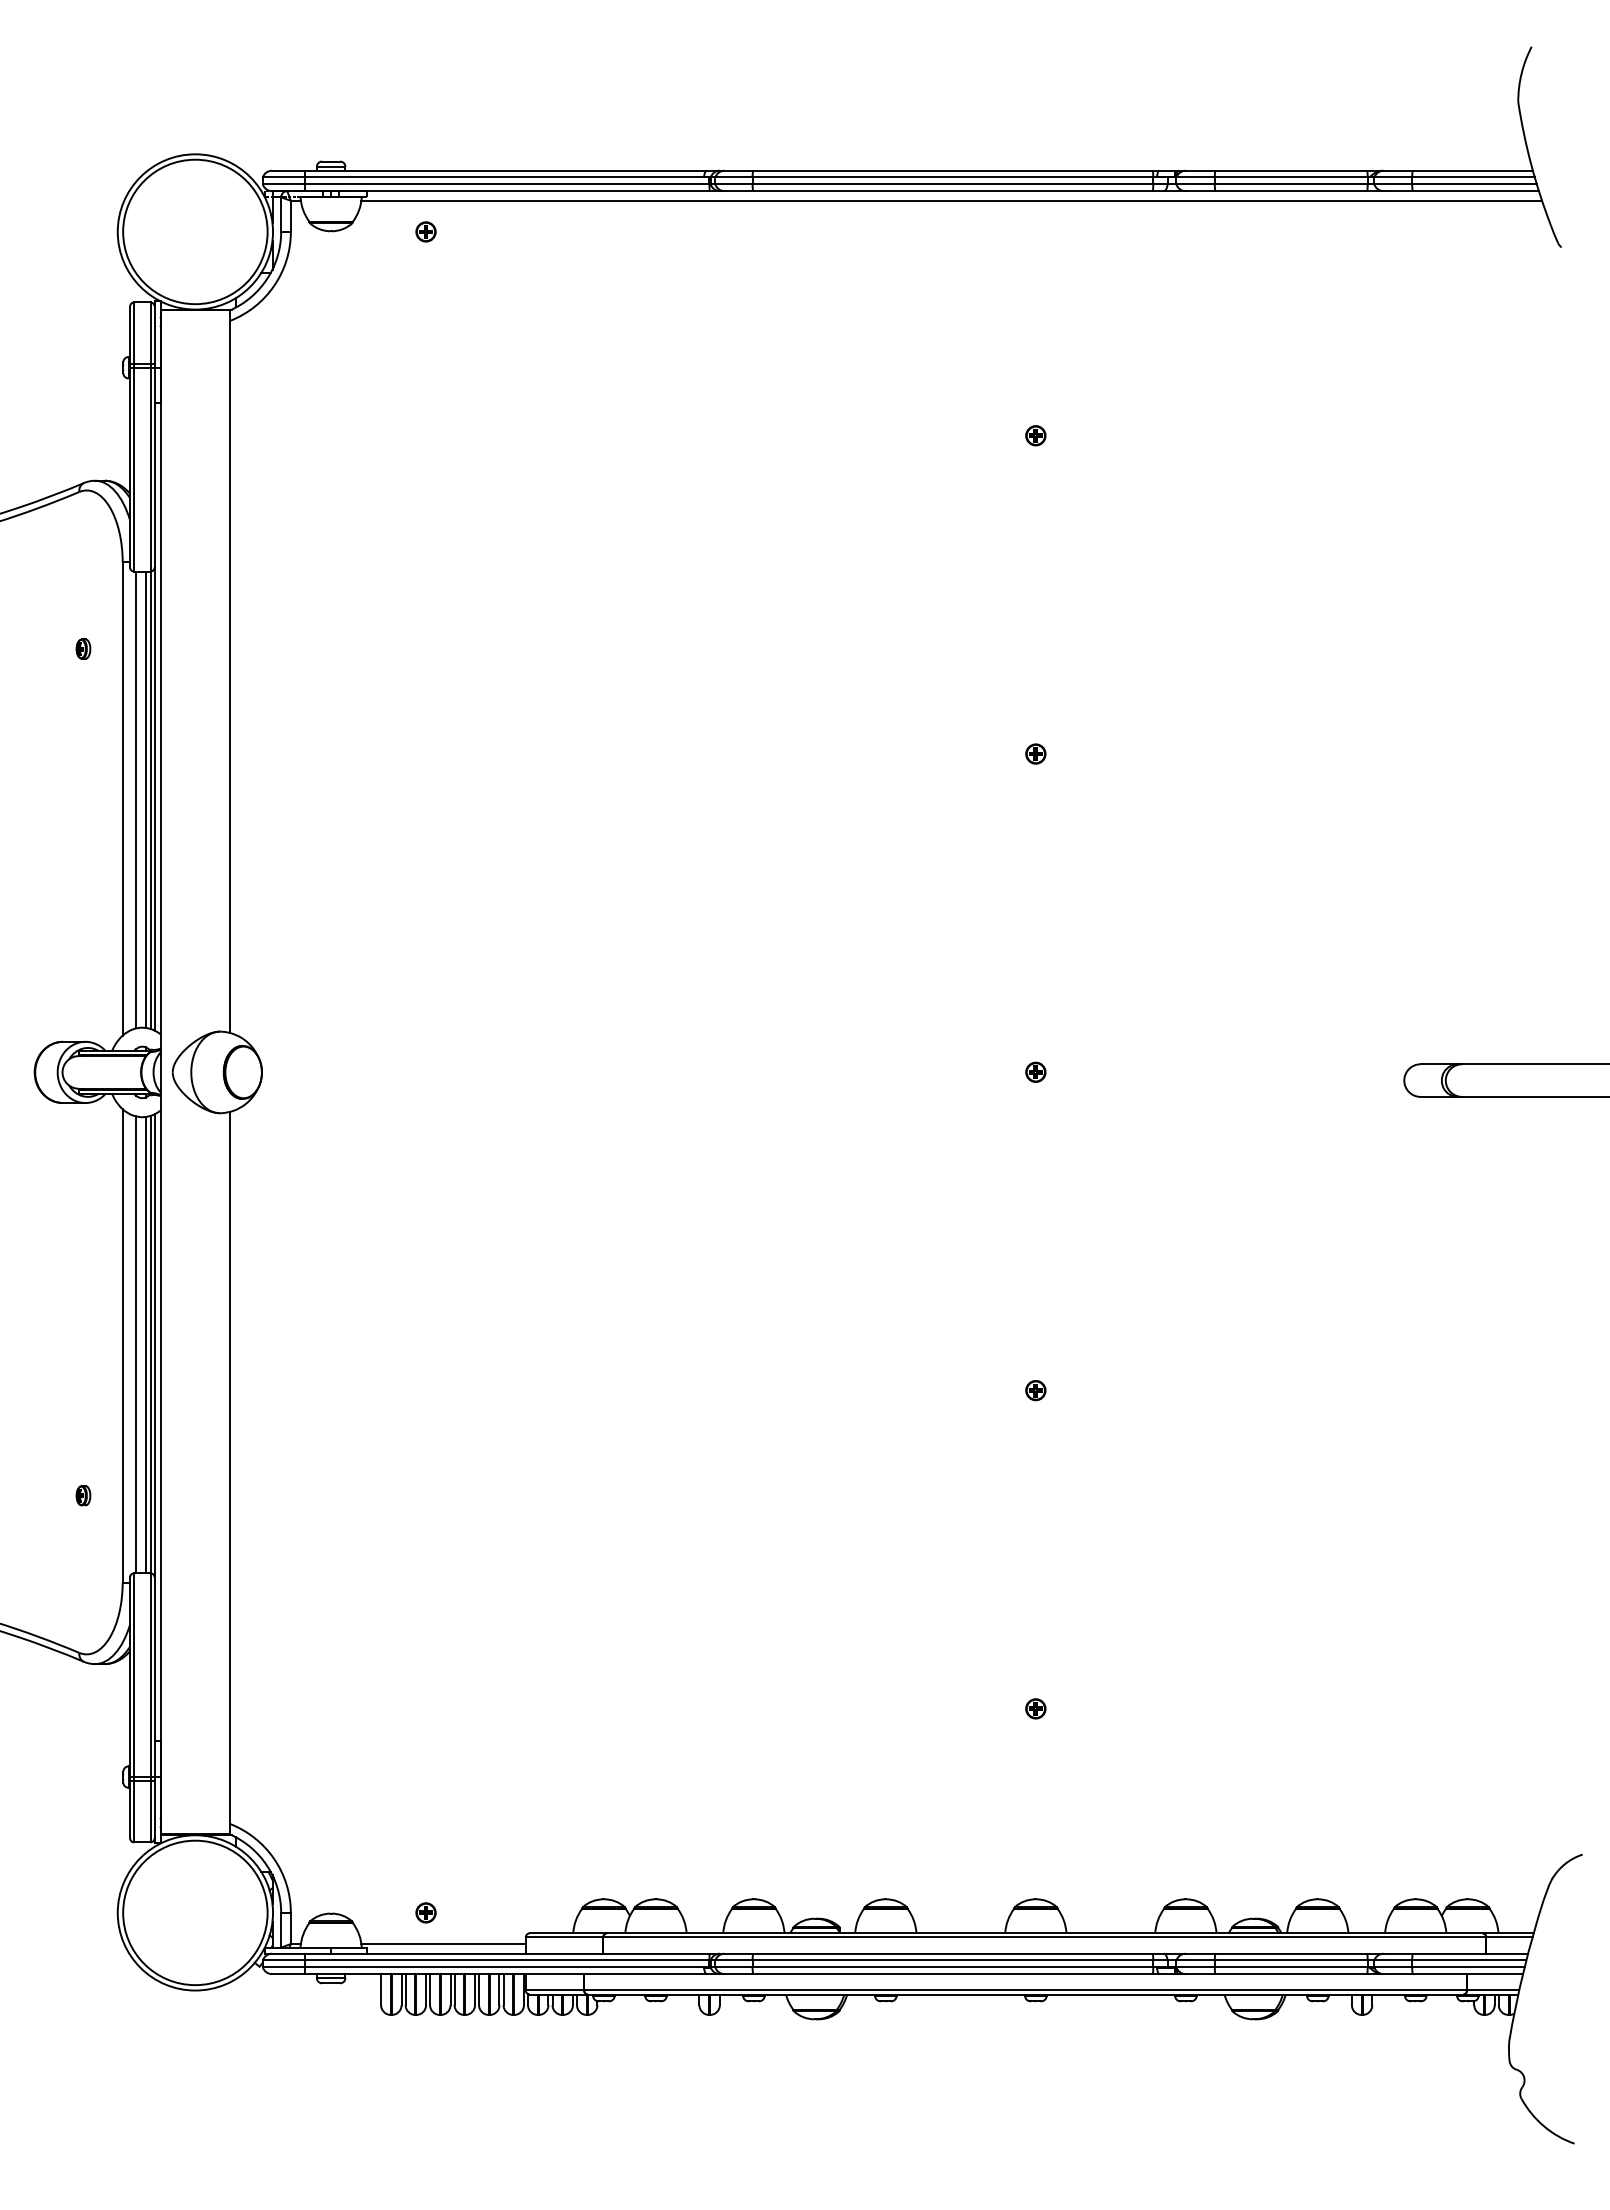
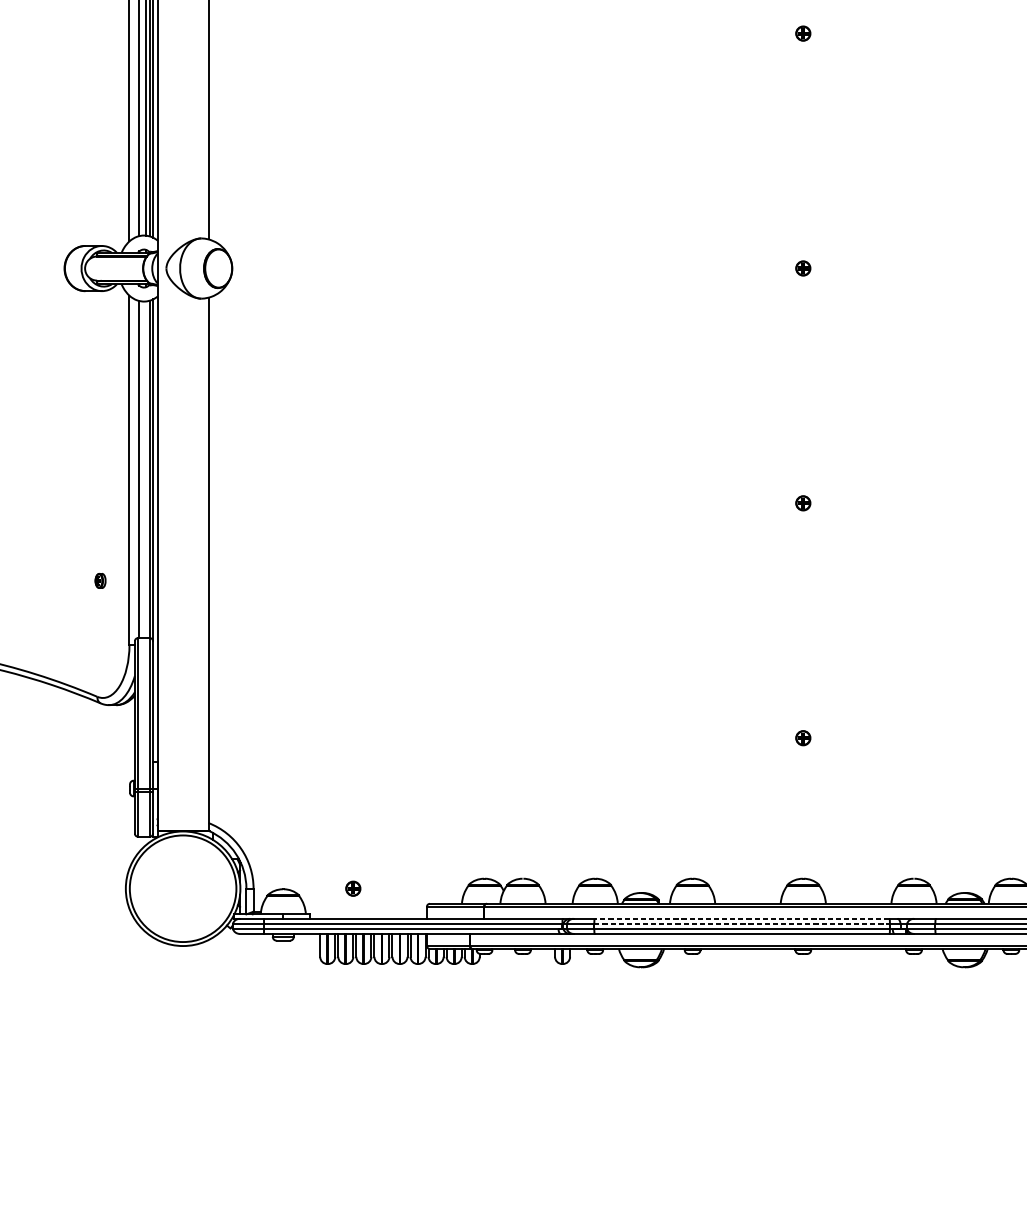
line: (145, 1345) -> (146, 470), removed
line: (443, 1944) -> (366, 912), removed
line: (953, 1953) -> (742, 918), solid -> dashed
line: (953, 1960) -> (742, 923), solid -> dashed

